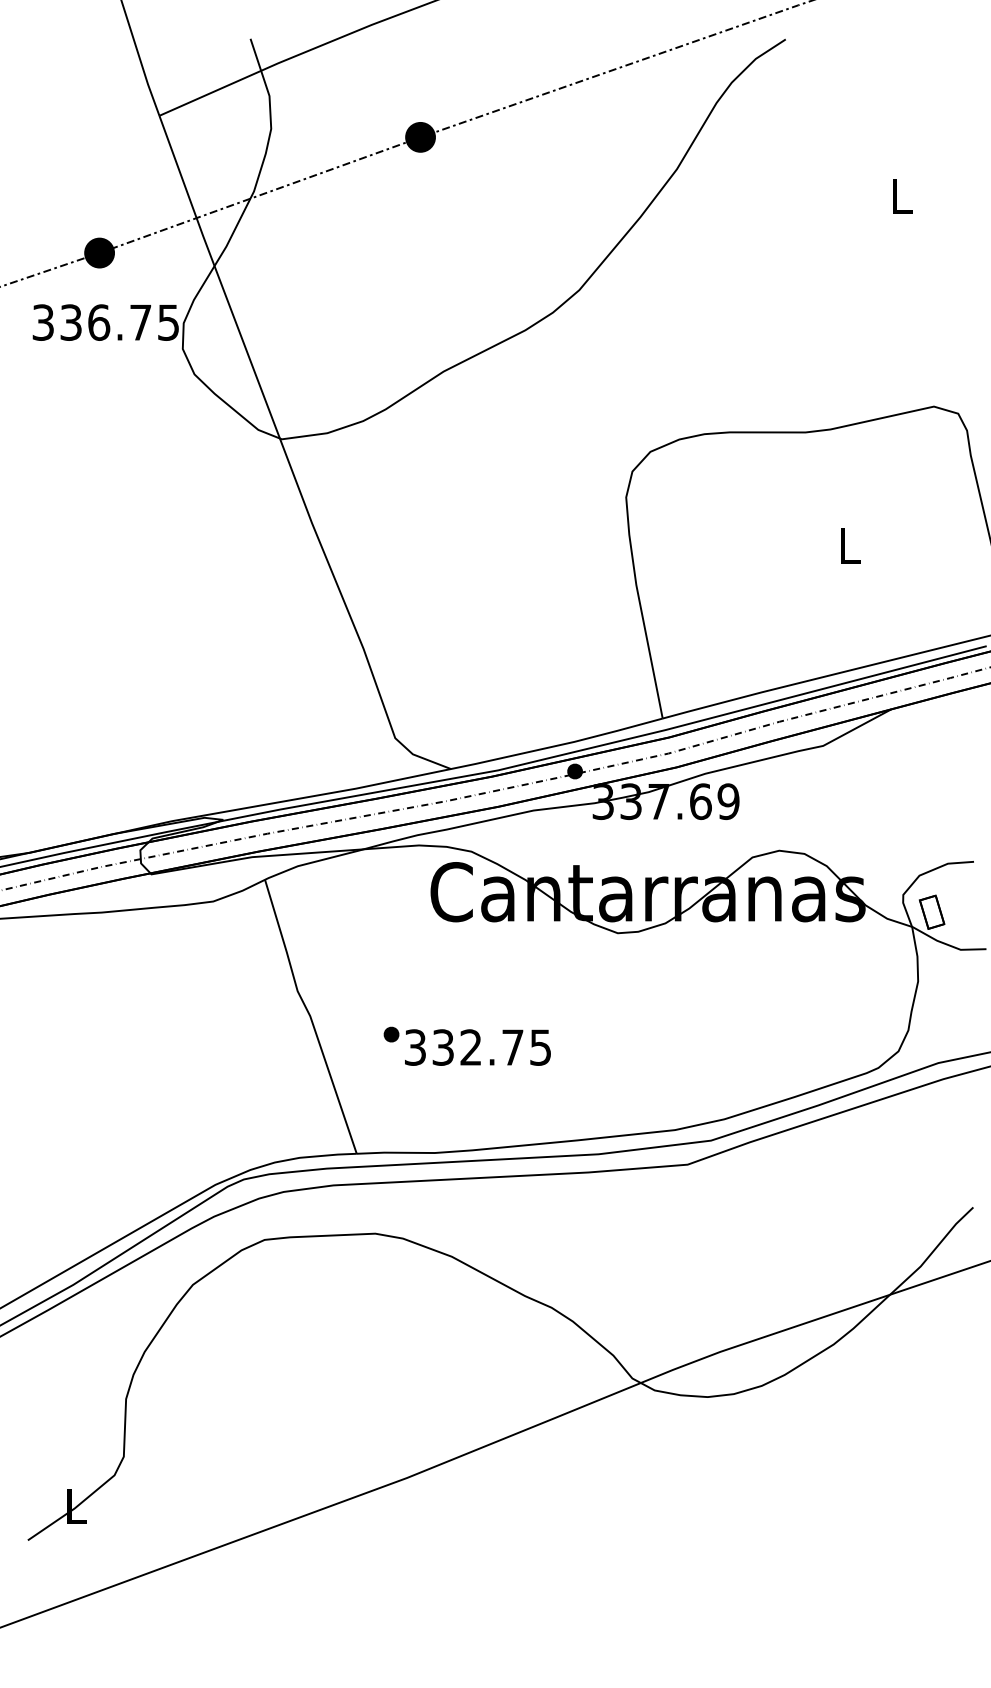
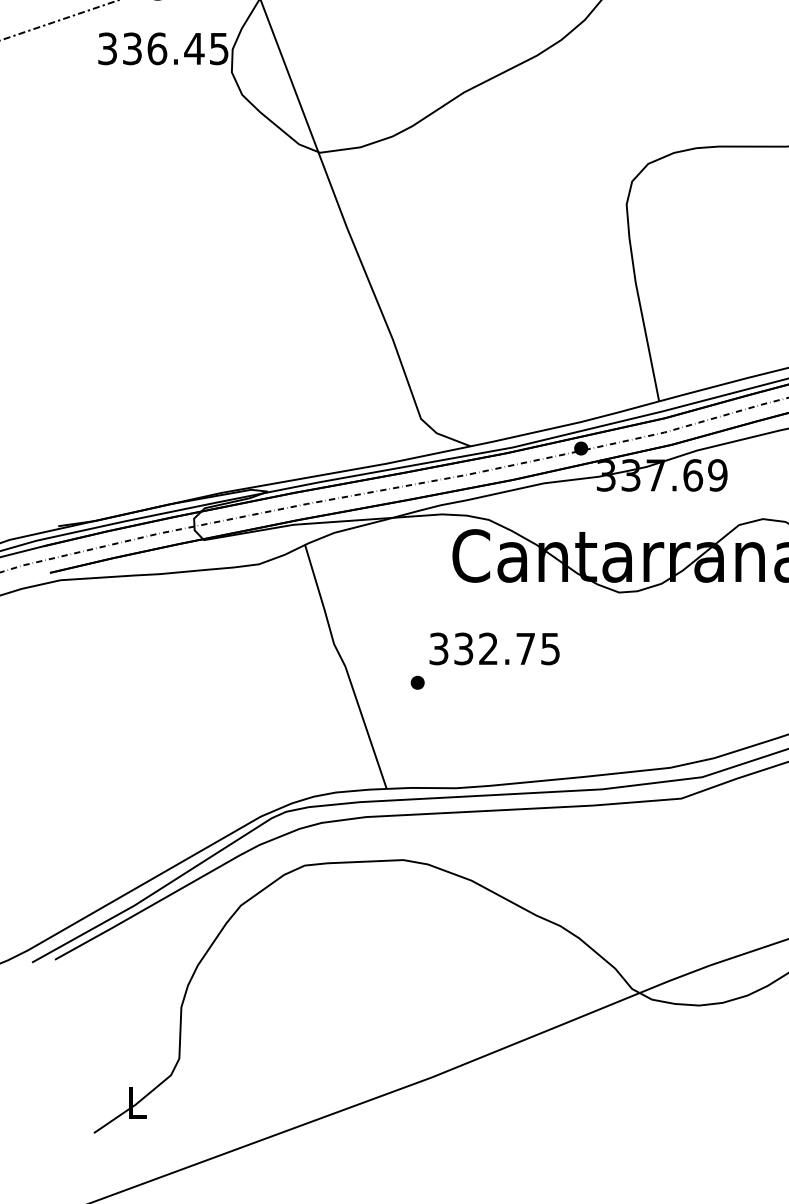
text: (140, 322) -> (194, 48), 336.75 -> 336.45
text: (477, 1047) -> (494, 648), moved

